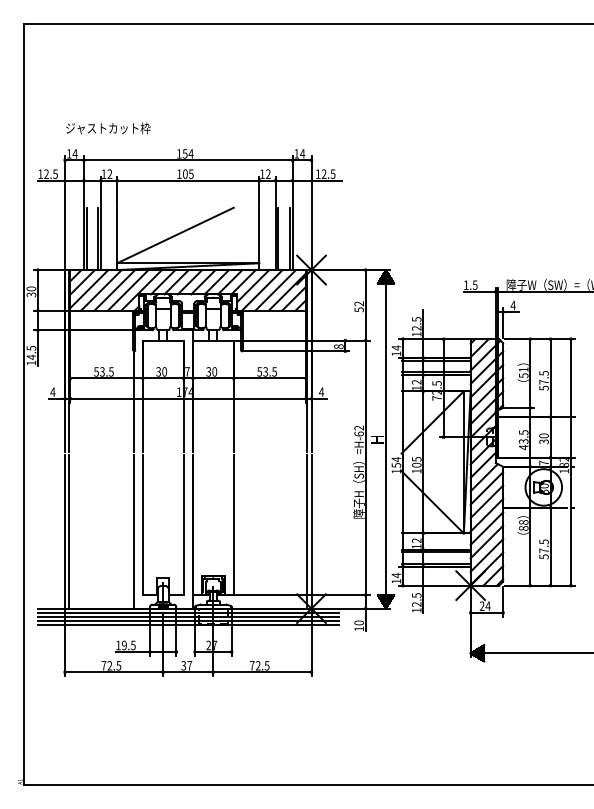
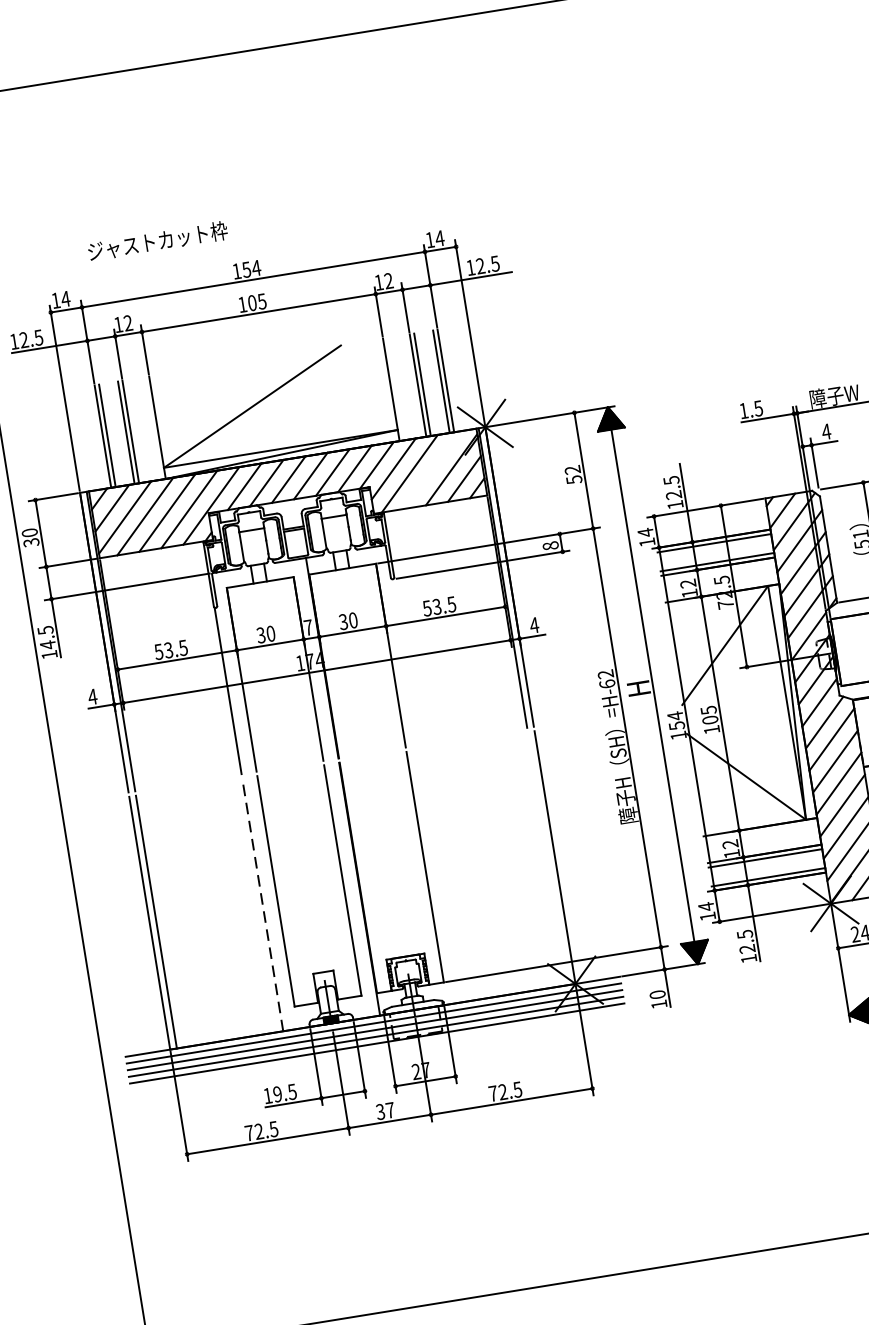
text: (108, 128) -> (158, 241), moved
line: (275, 290) -> (431, 470), removed
line: (133, 531) -> (262, 904), solid -> dashed
line: (307, 531) -> (548, 858), removed

